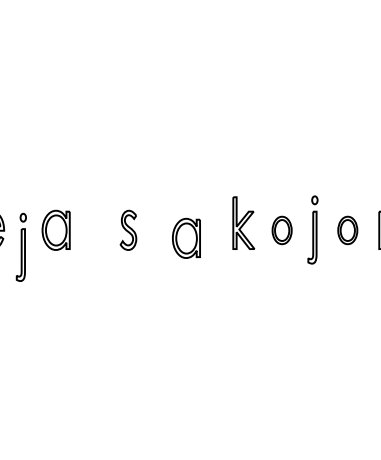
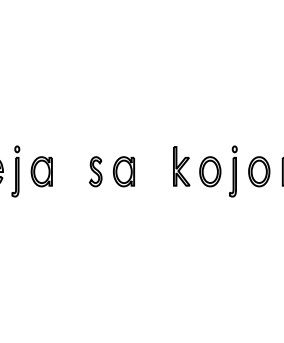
part: (282, 230) -> (210, 171), size x1.43
part: (348, 230) -> (259, 171), size x1.43
part: (185, 238) -> (123, 171), moved
part: (20, 247) -> (15, 171), moved

